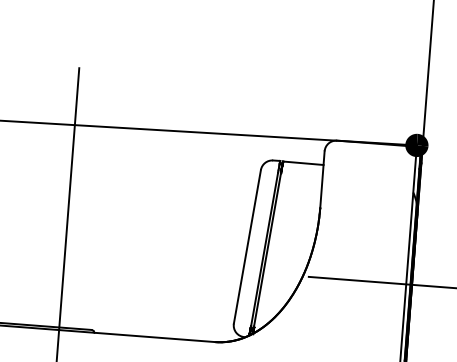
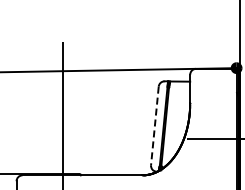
line: (246, 247) -> (154, 126), solid -> dashed

